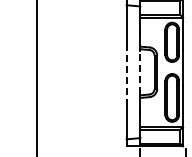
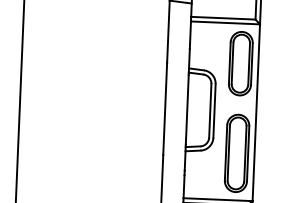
line: (126, 72) -> (164, 109), dashed -> solid
line: (140, 72) -> (187, 110), dashed -> solid

